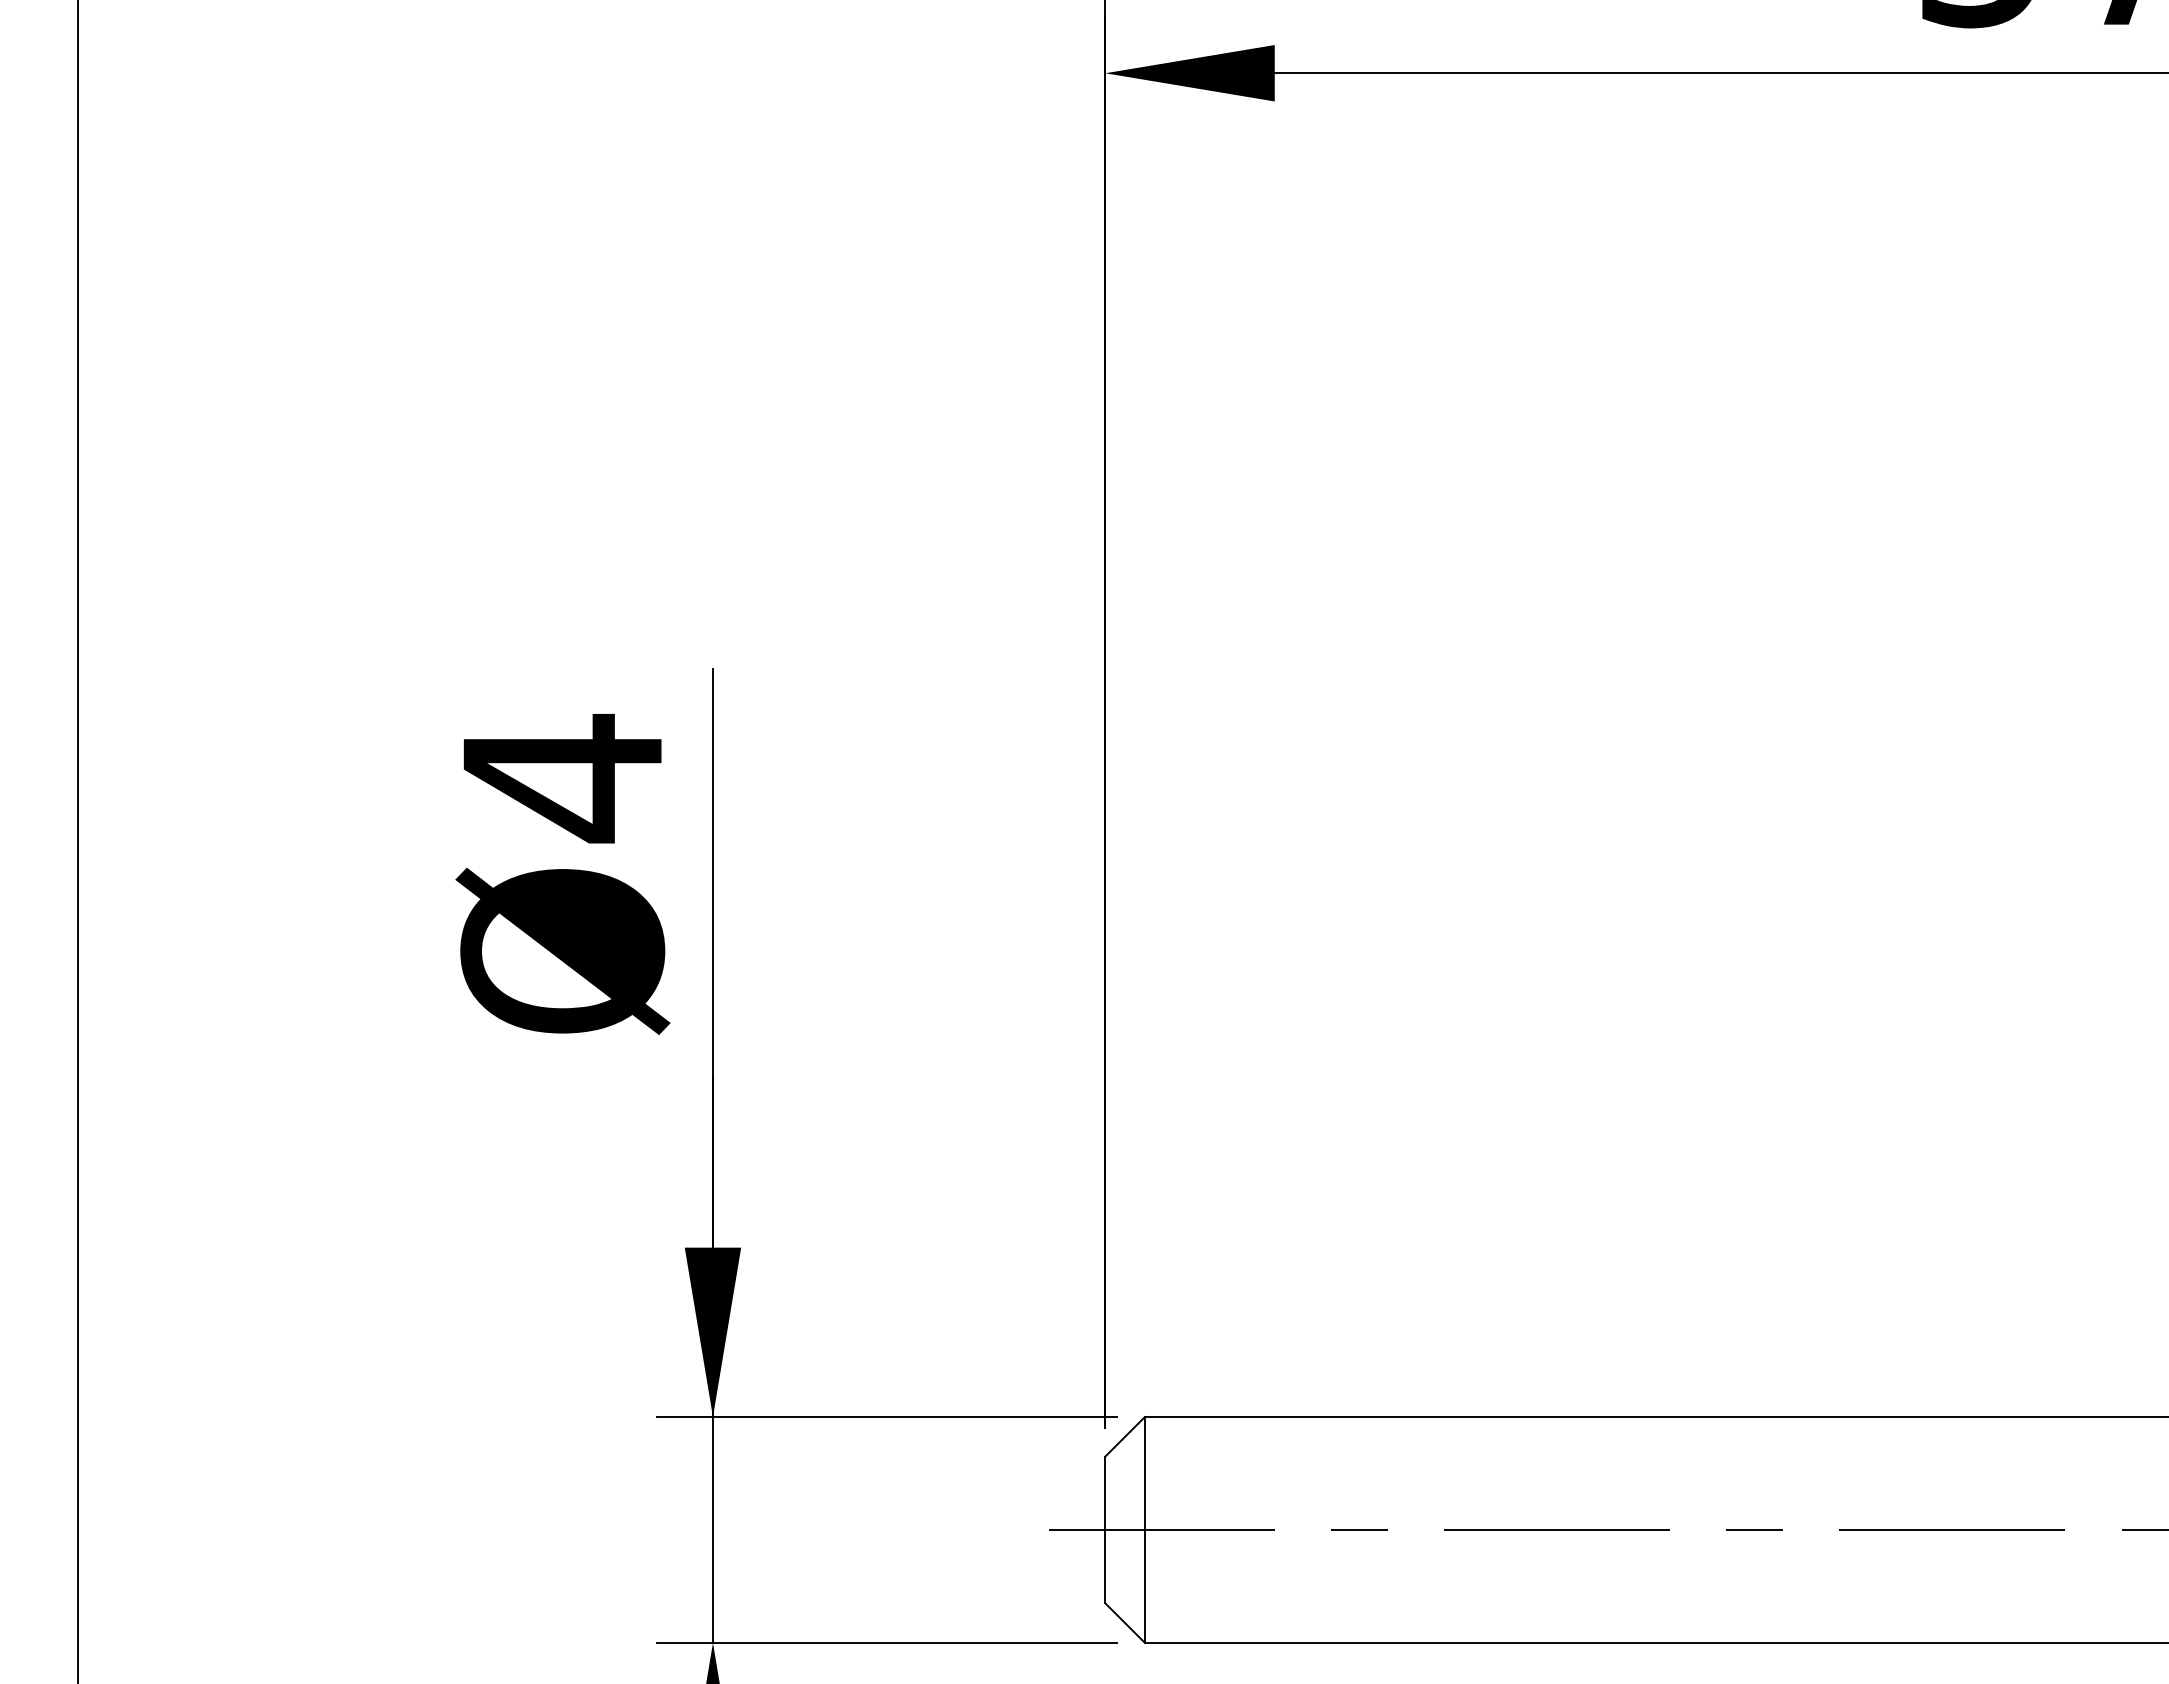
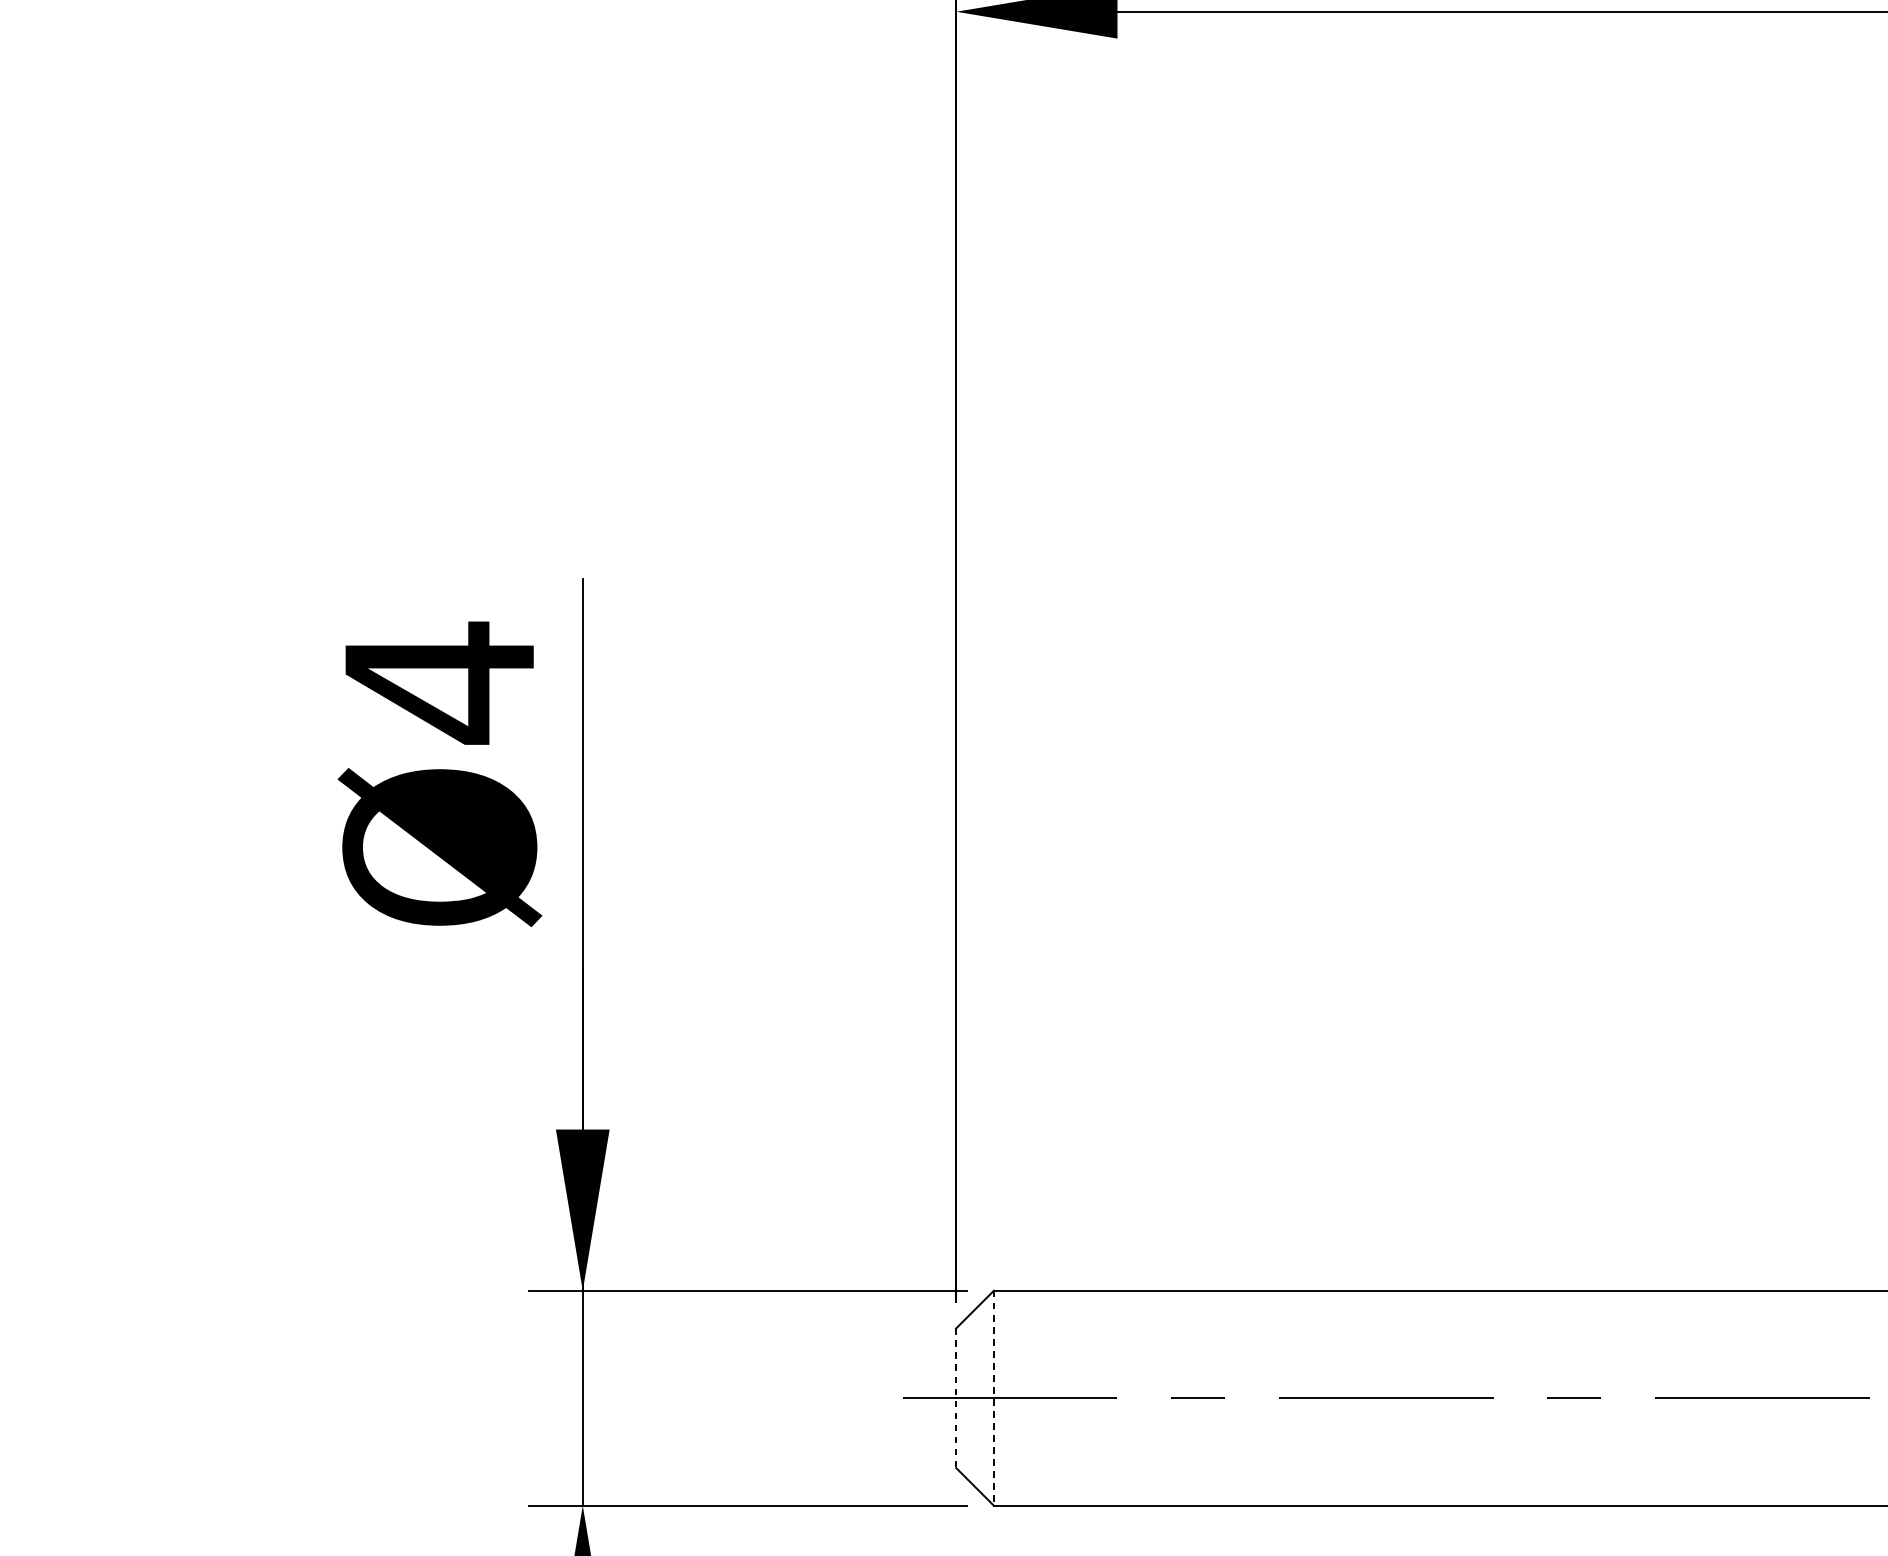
line: (1144, 1529) -> (993, 1397), solid -> dashed
line: (1105, 1530) -> (956, 1398), solid -> dashed

